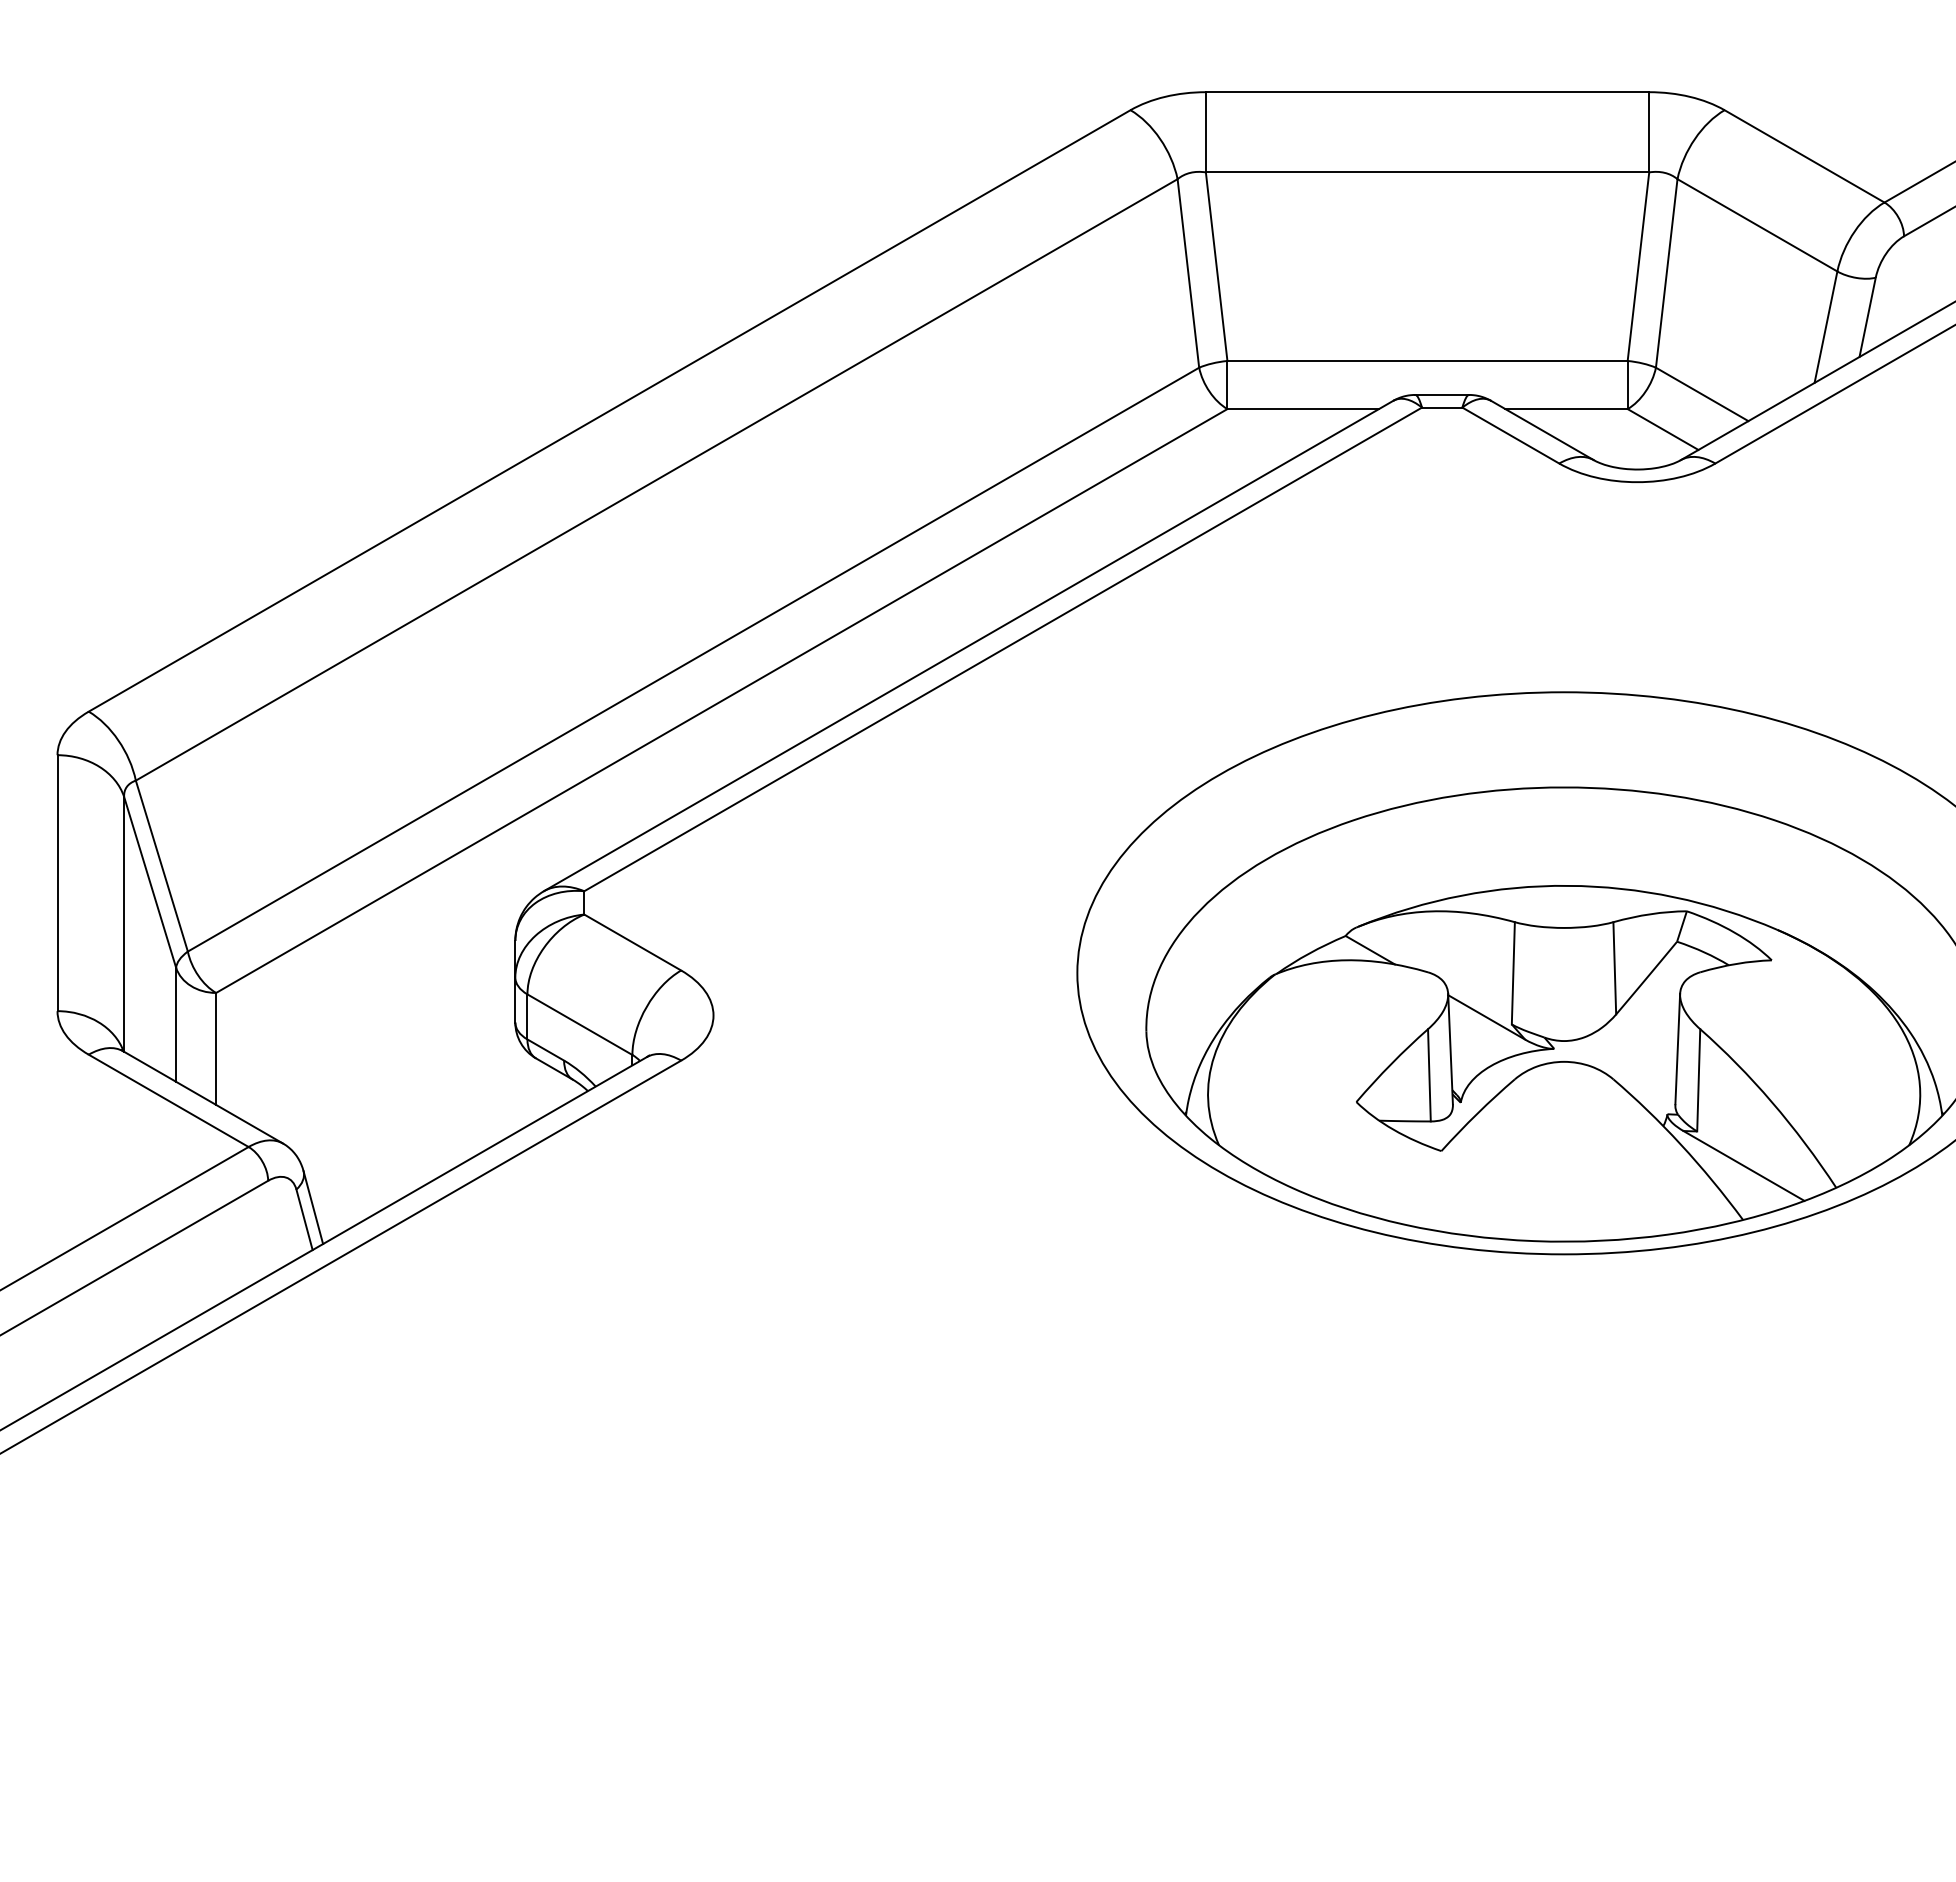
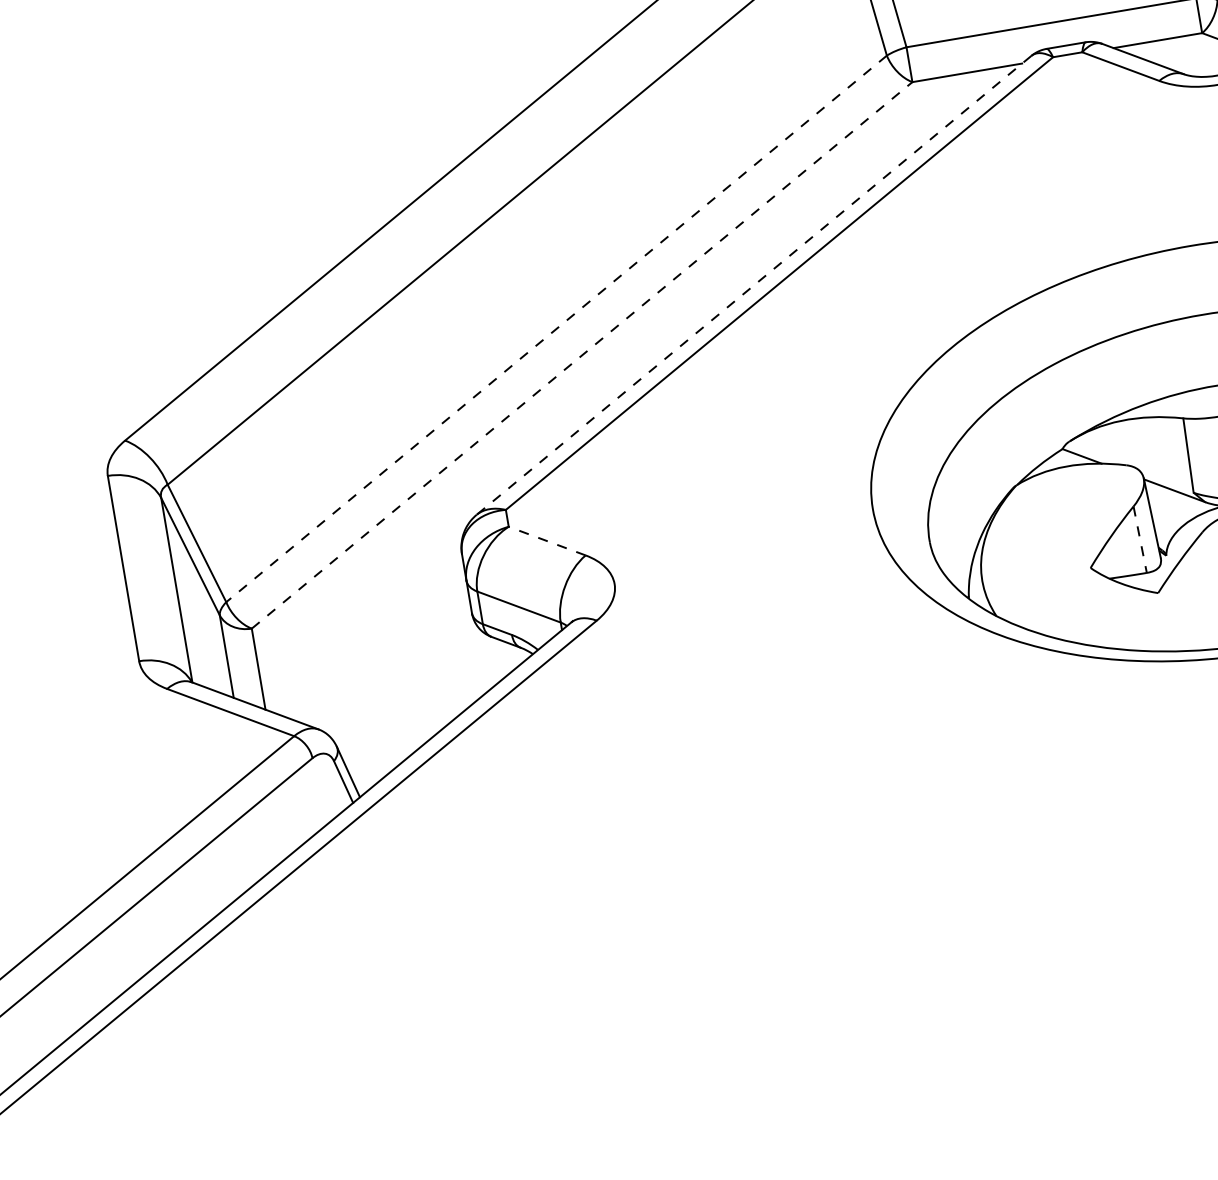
line: (968, 646) -> (754, 285), solid -> dashed
line: (693, 659) -> (556, 328), solid -> dashed
line: (721, 701) -> (581, 355), solid -> dashed
line: (632, 942) -> (547, 541), solid -> dashed
line: (1429, 1075) -> (1140, 539), solid -> dashed

